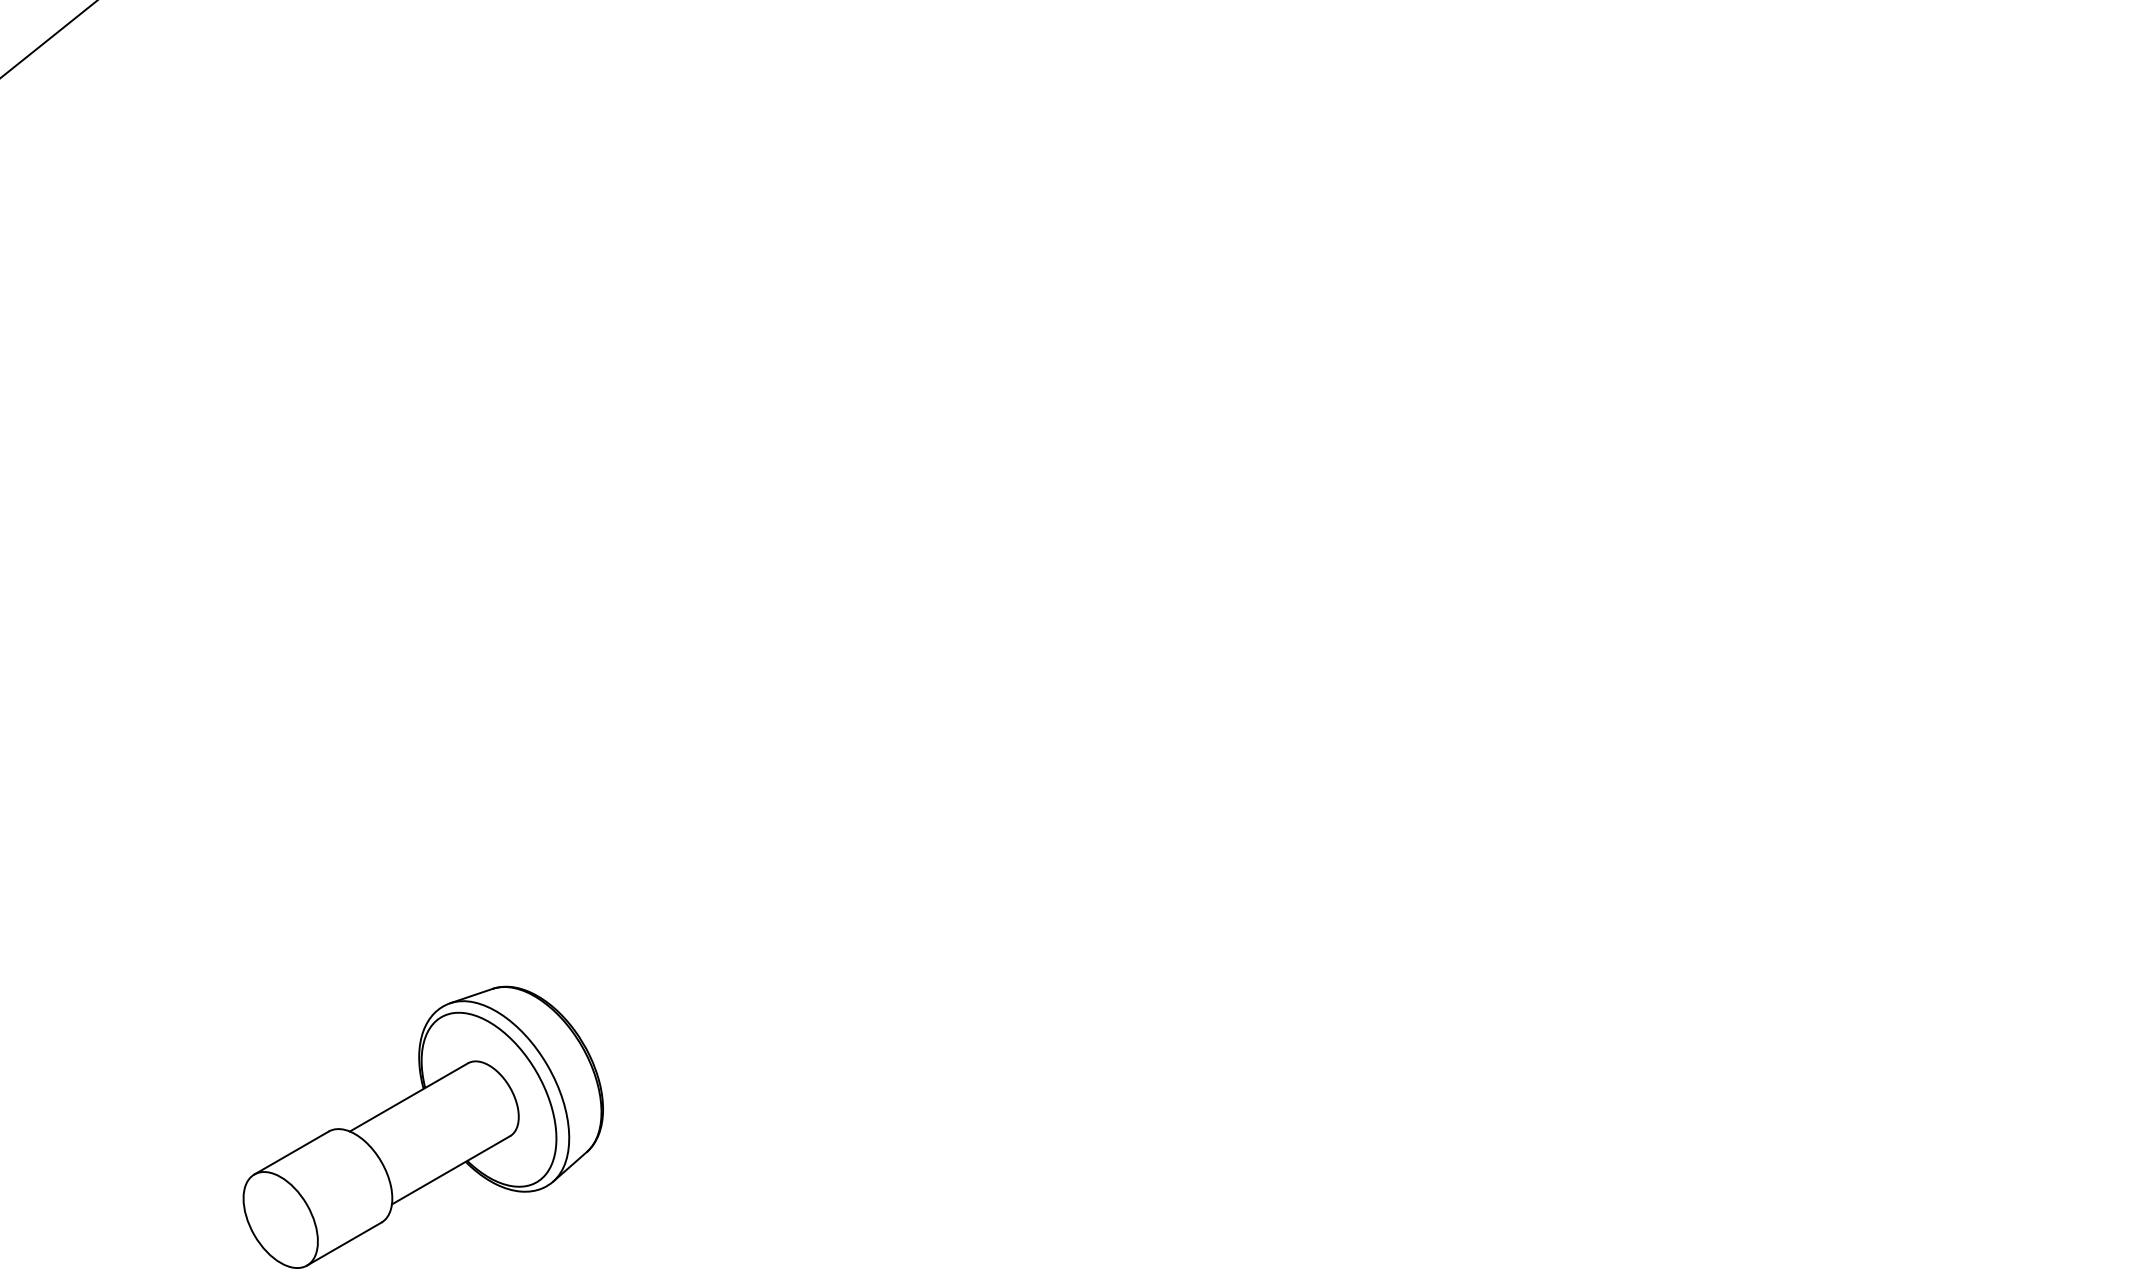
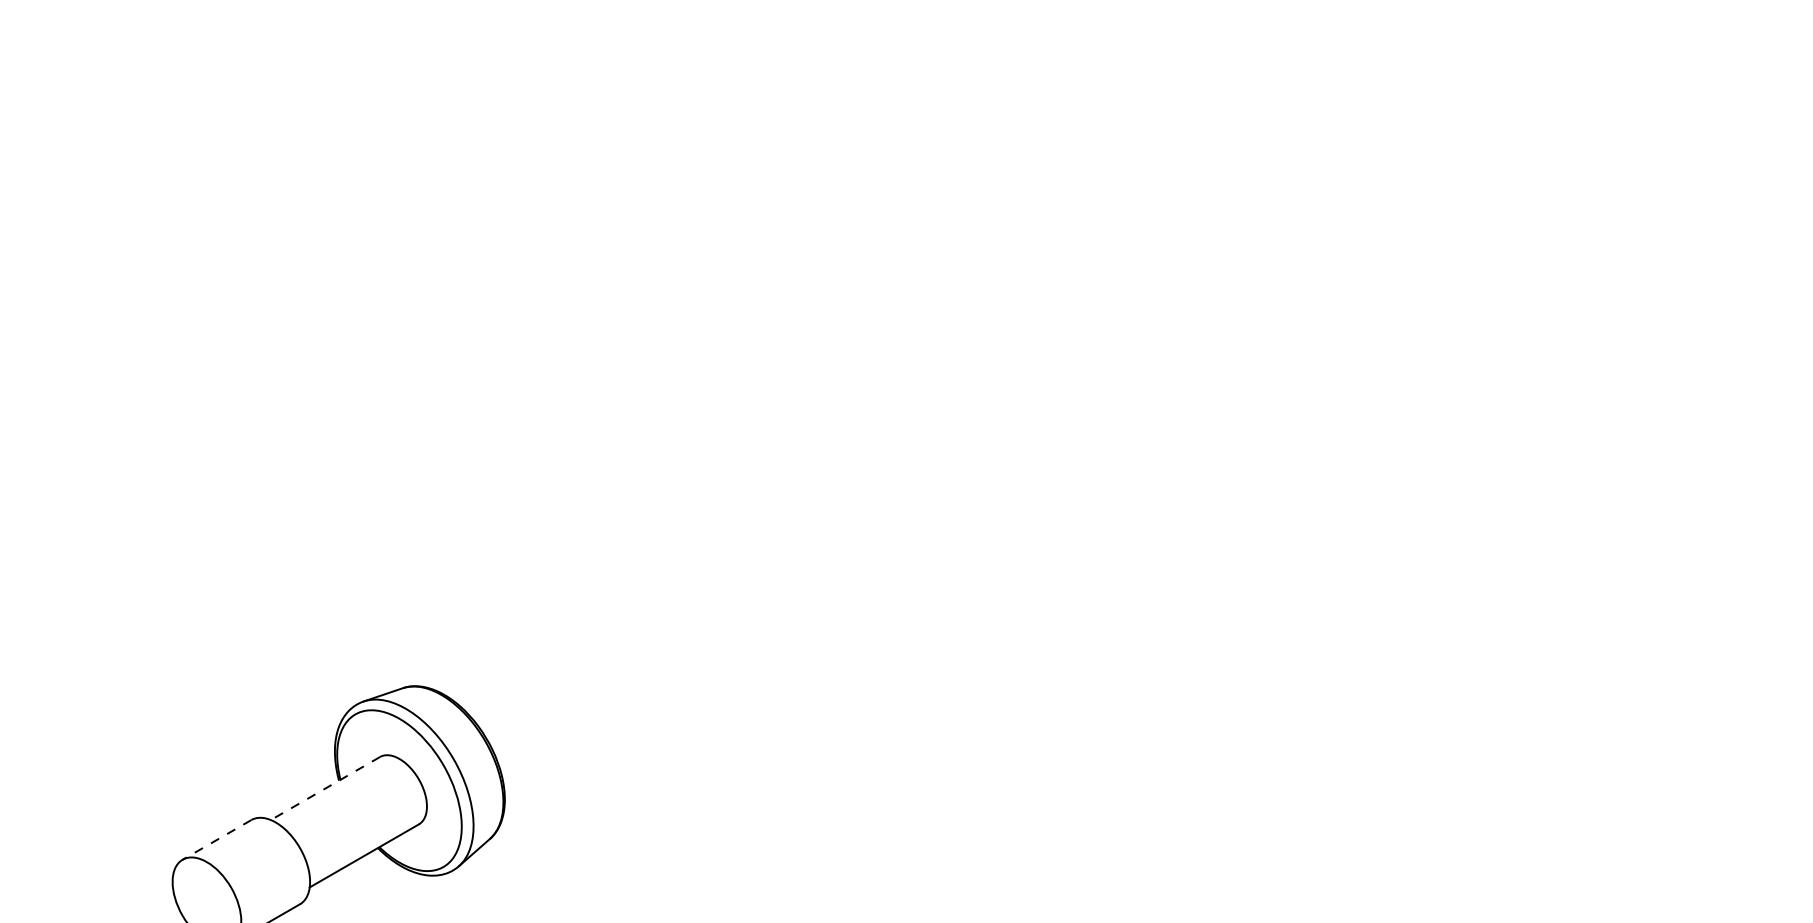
line: (408, 1097) -> (325, 788), solid -> dashed
line: (291, 1153) -> (216, 840), solid -> dashed

